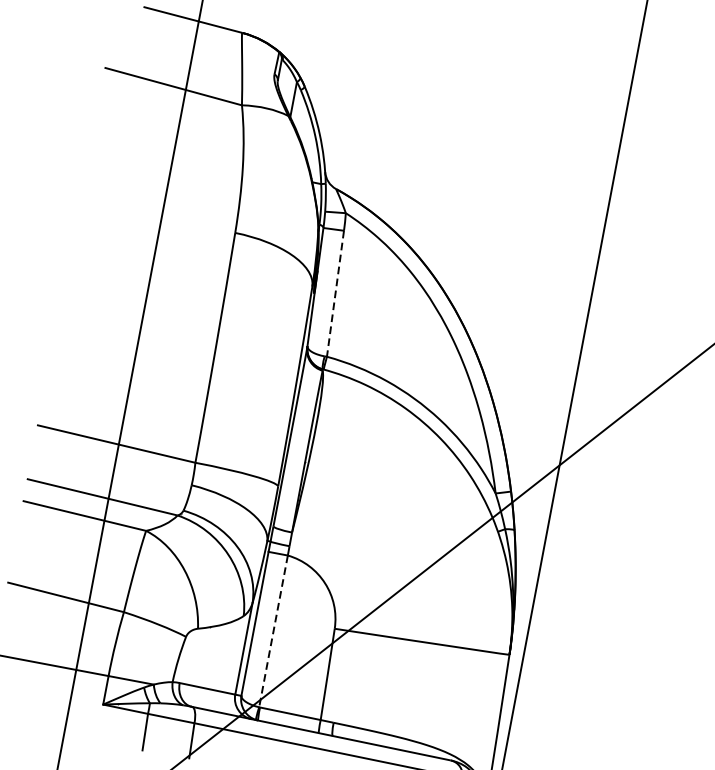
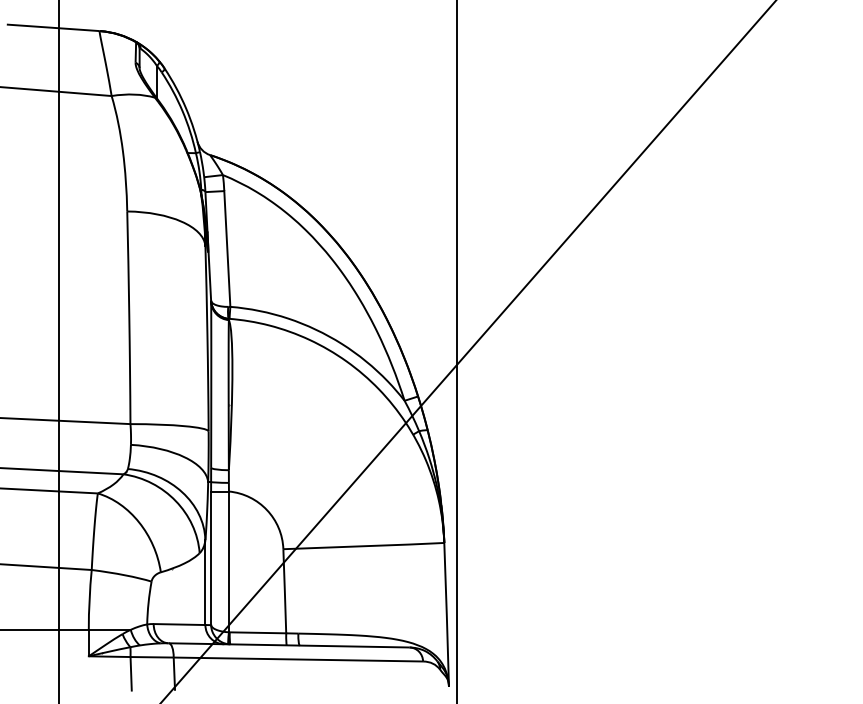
line: (335, 294) -> (227, 249), dashed -> solid
line: (272, 631) -> (228, 562), dashed -> solid

